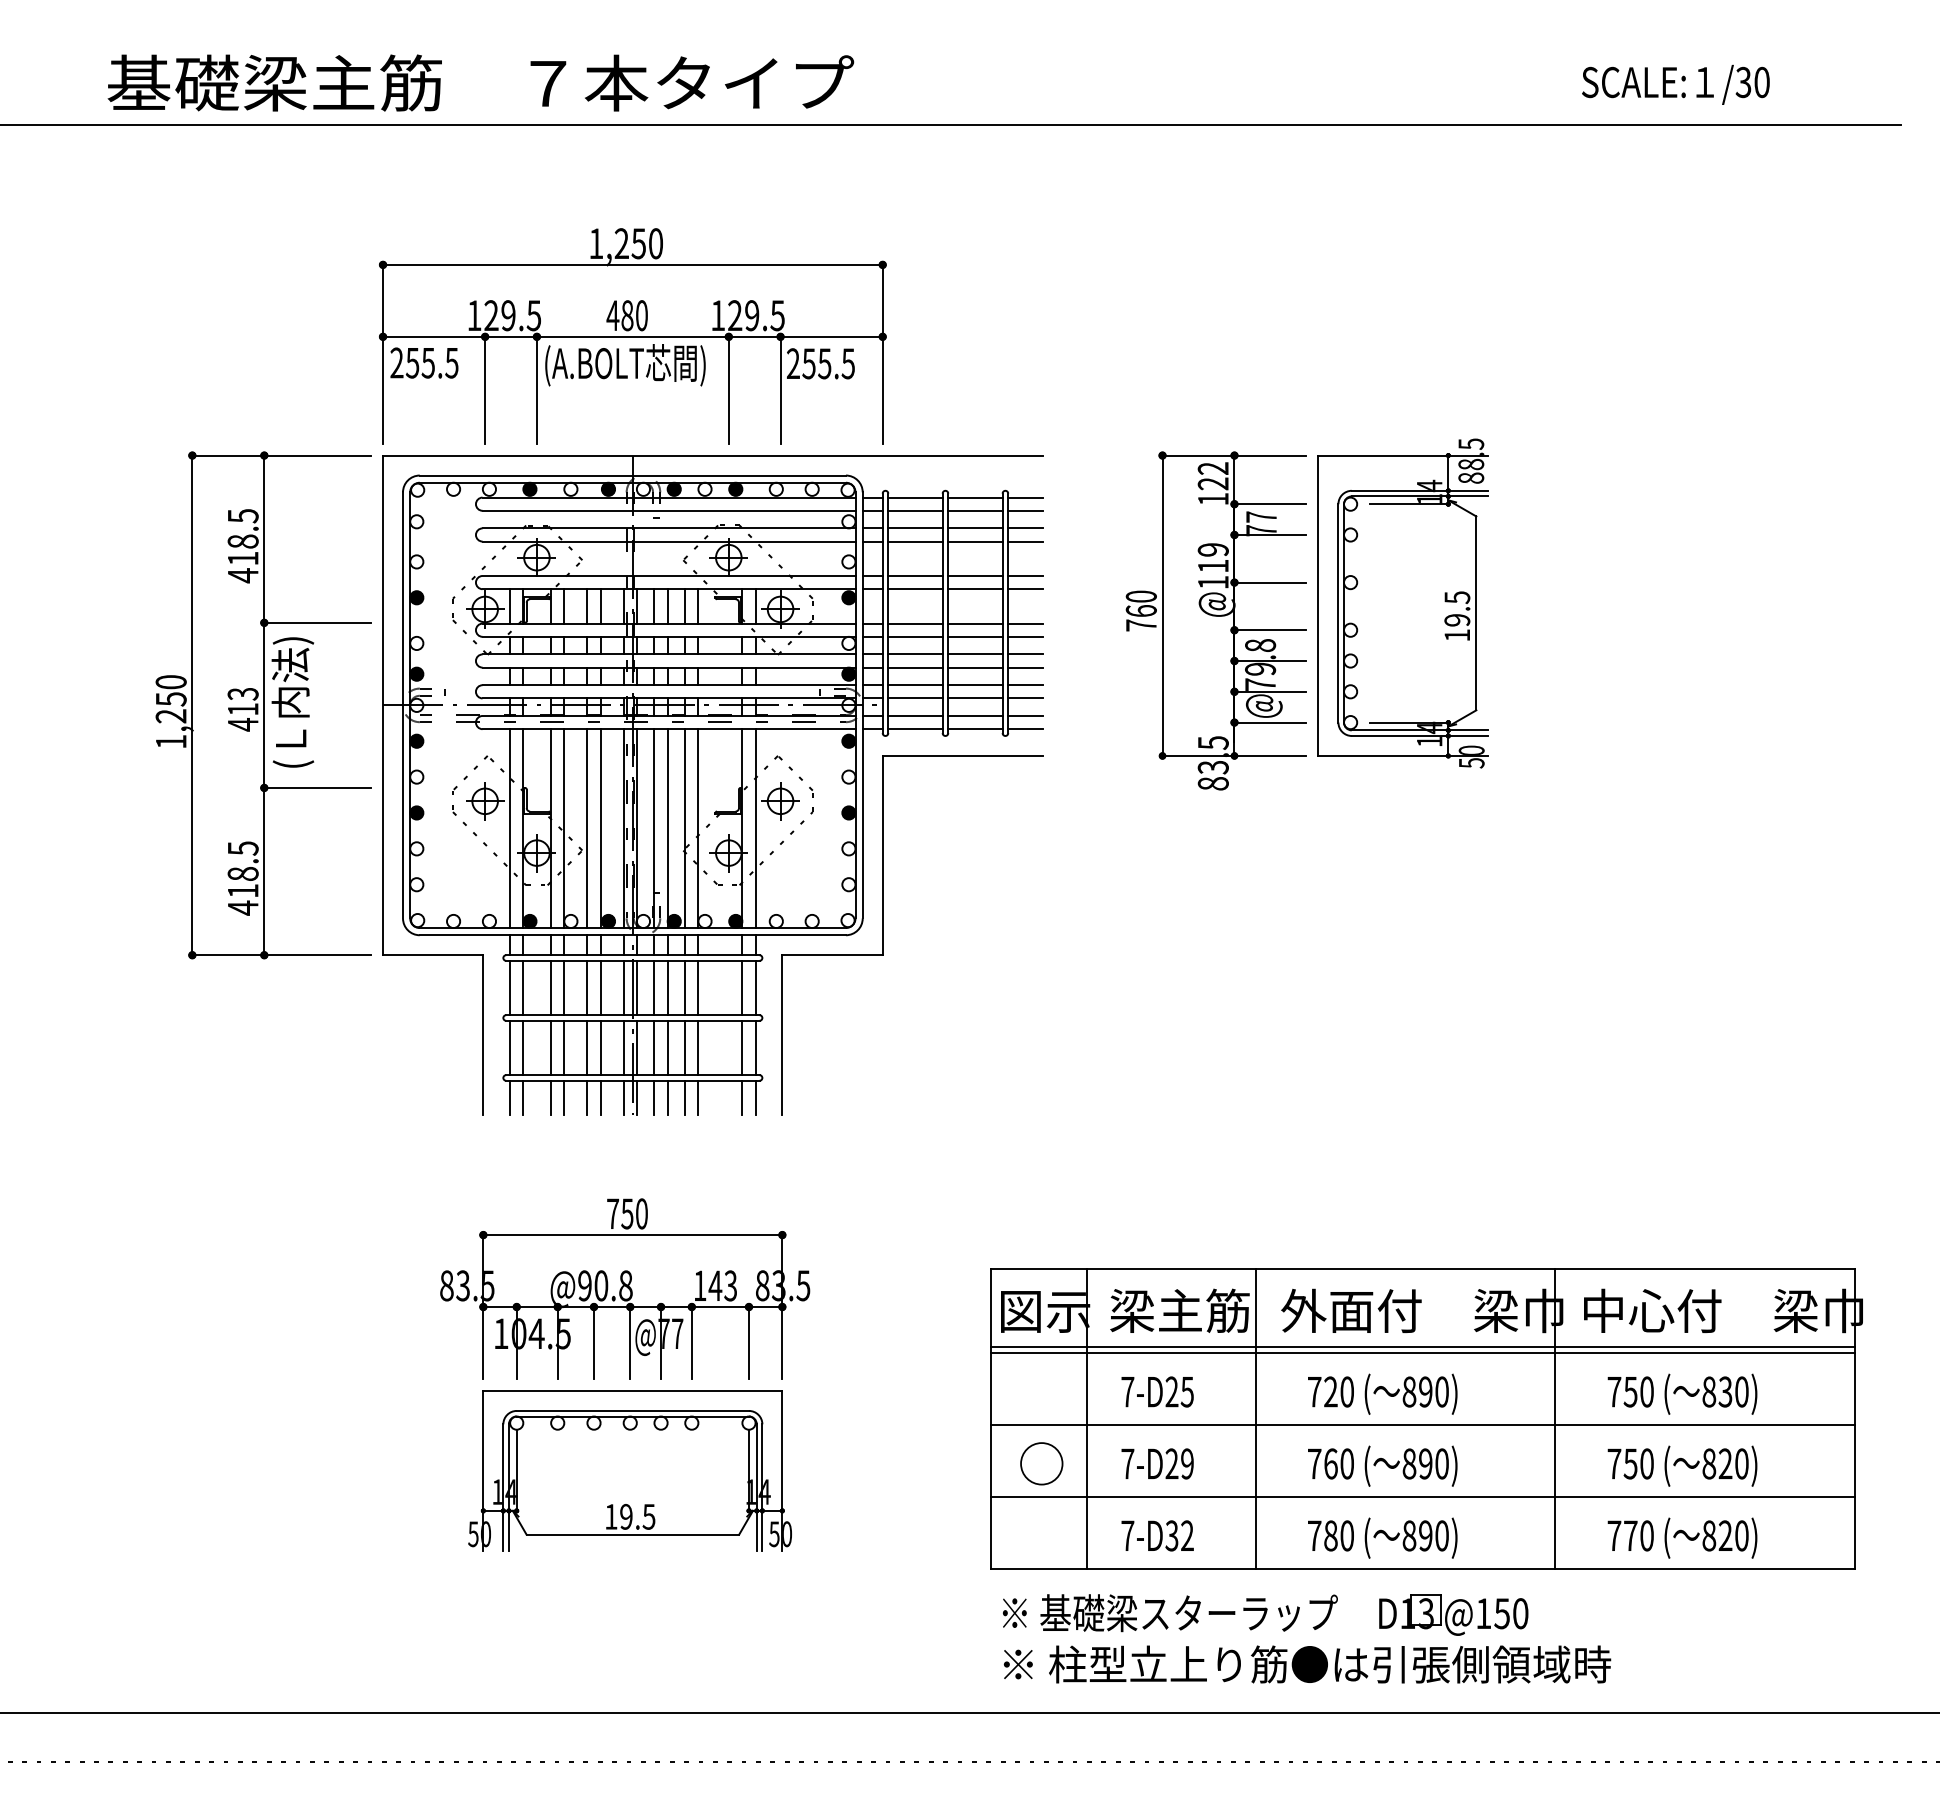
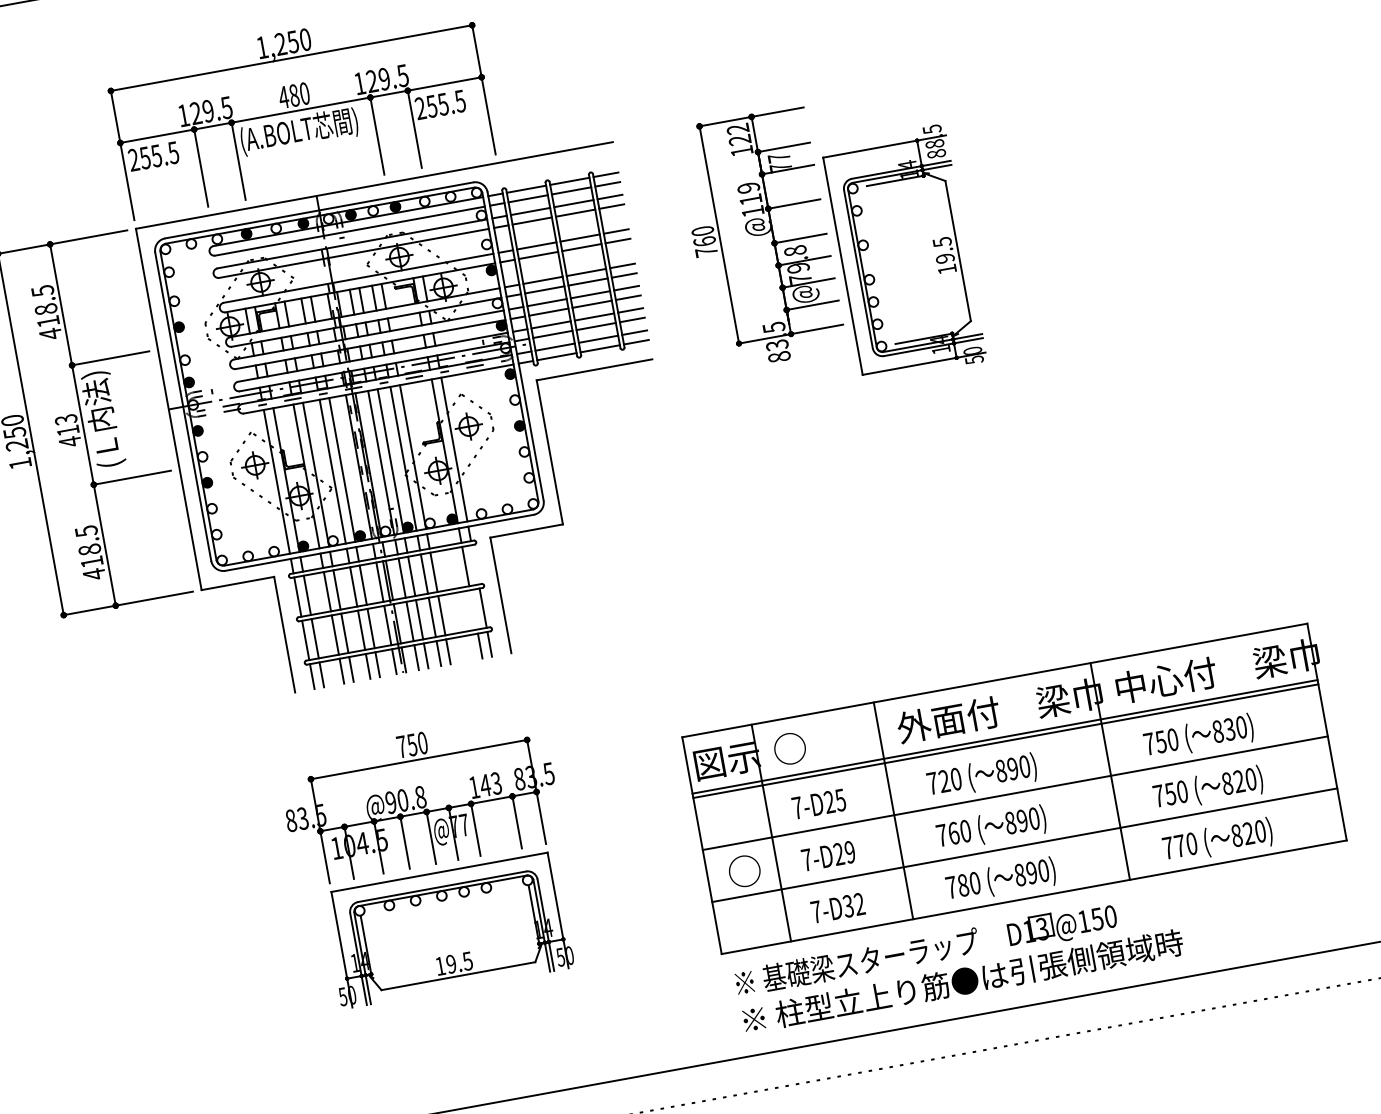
part: (1402, 603) -> (903, 253), moved
line: (755, 987) -> (475, 564), removed
line: (742, 1047) -> (473, 609), removed
text: (1179, 1310) -> (824, 742), 梁主筋 -> ○

